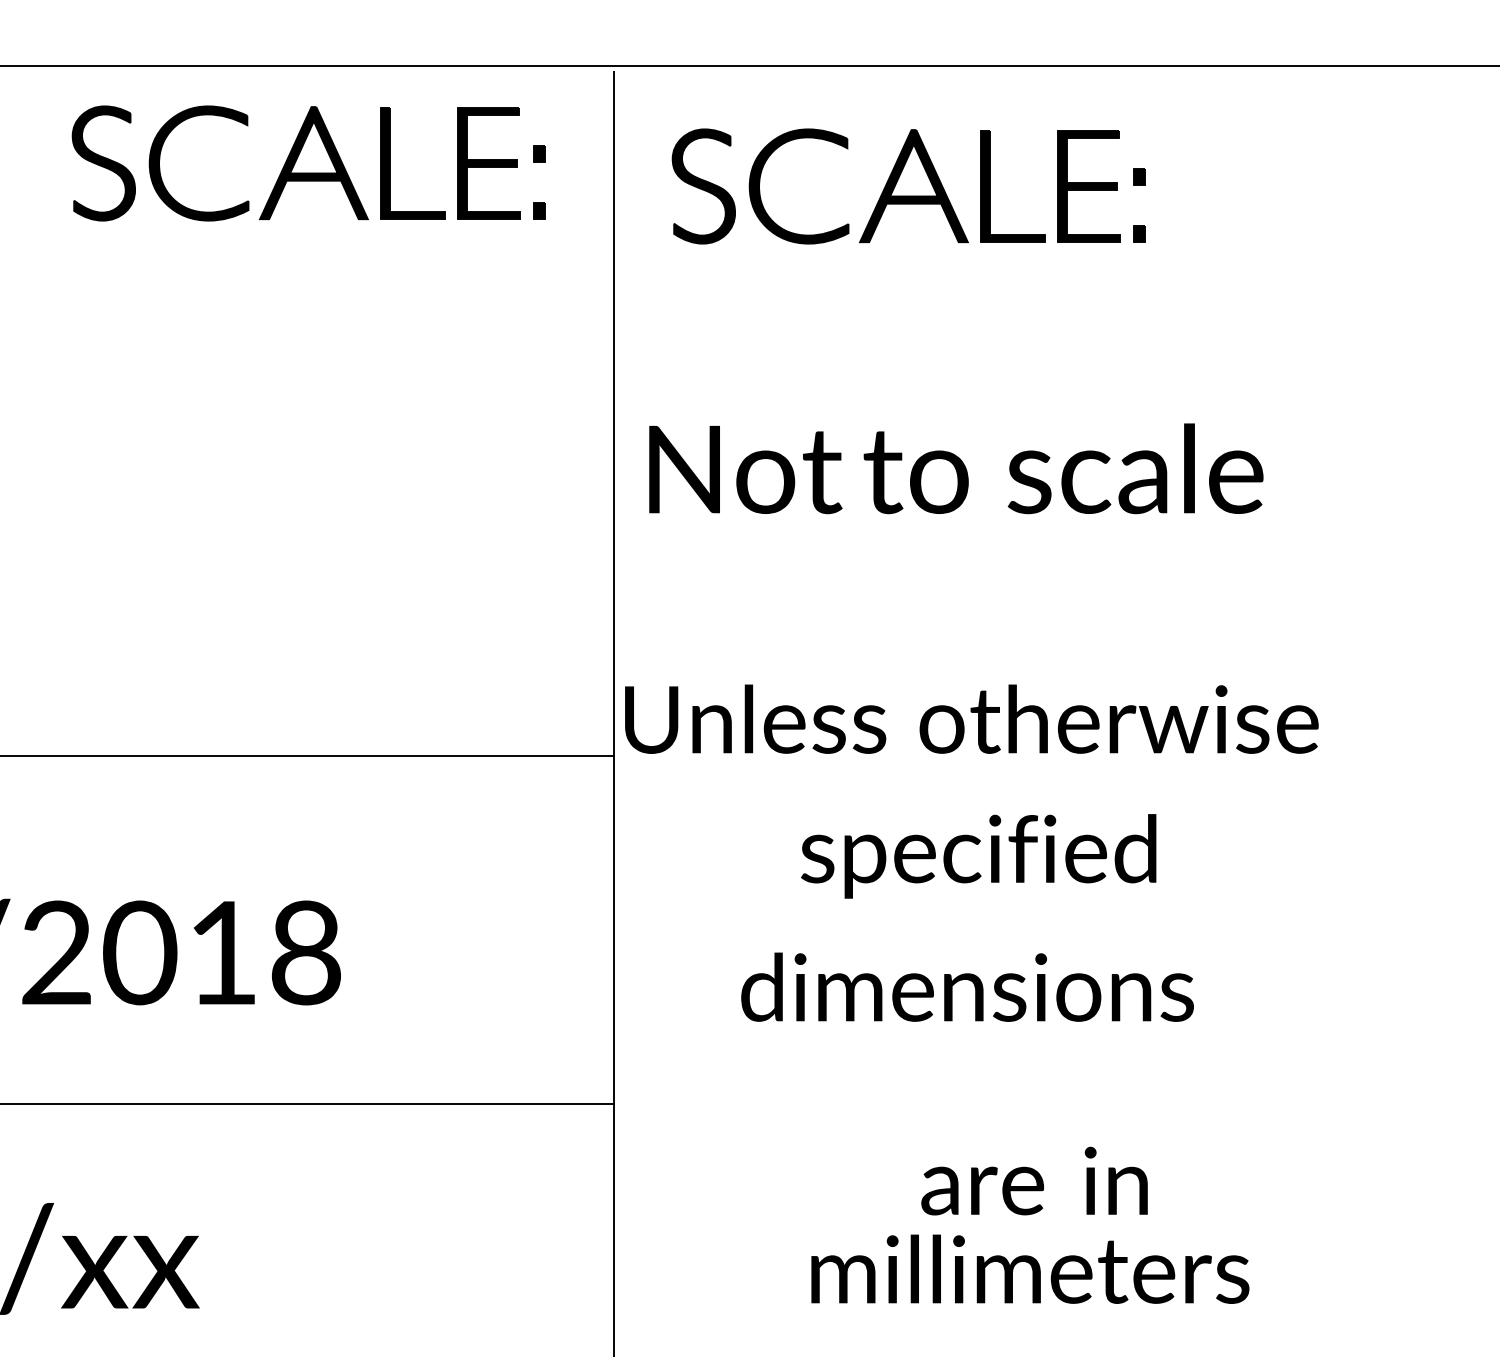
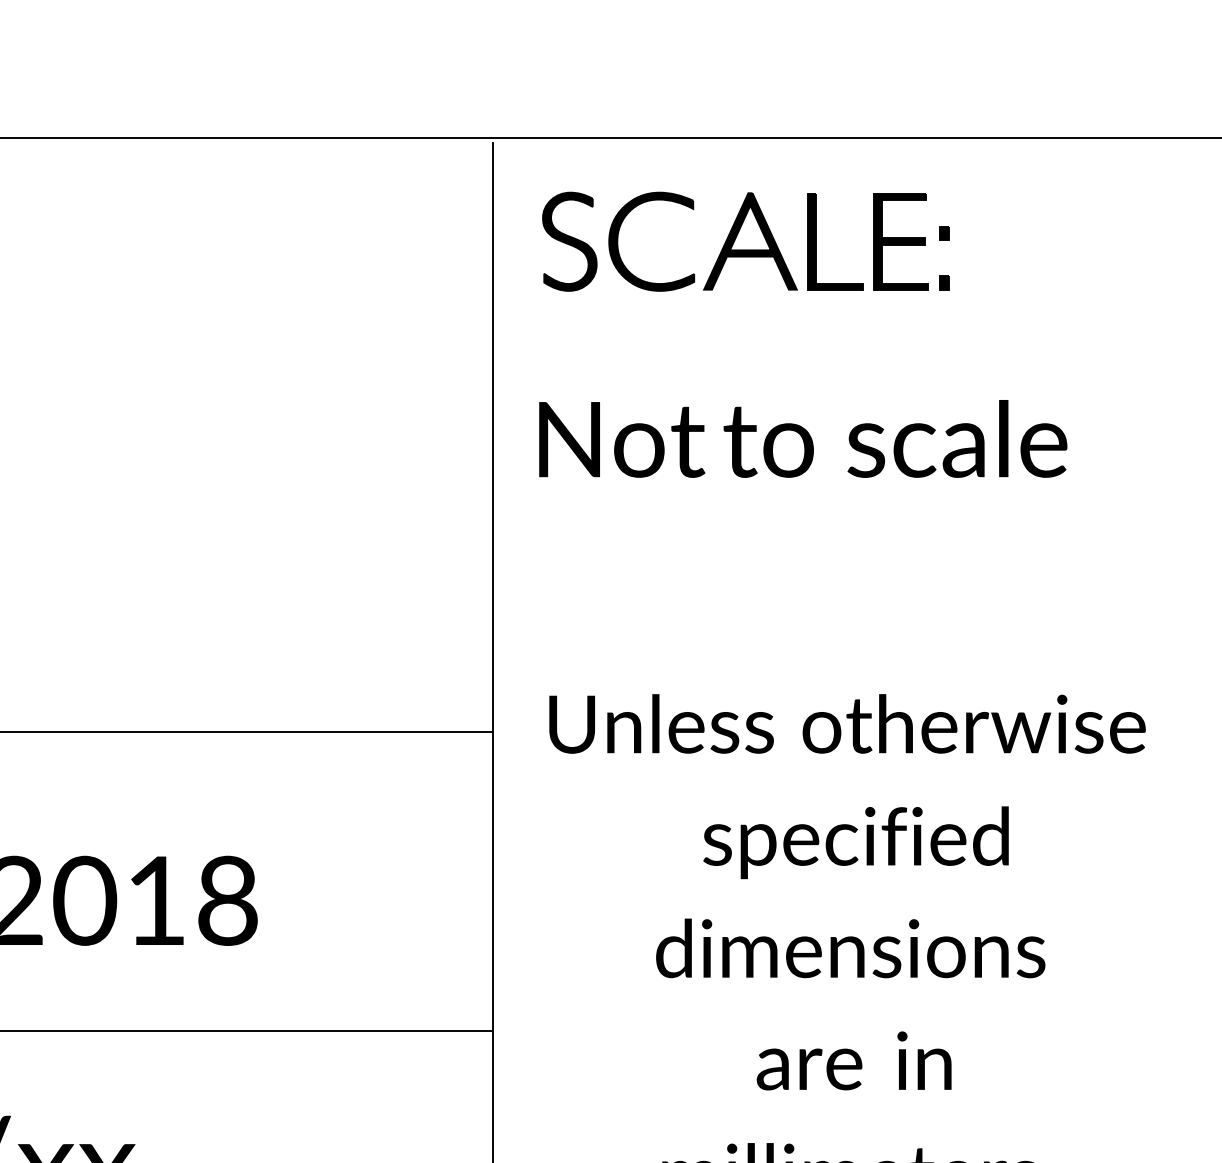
part: (308, 163) -> (229, 222), removed
text: (956, 468) -> (803, 438), moved
text: (971, 718) -> (847, 723), moved
text: (978, 856) -> (855, 842), moved
text: (967, 986) -> (850, 947), moved
text: (1034, 1180) -> (854, 1060), moved

